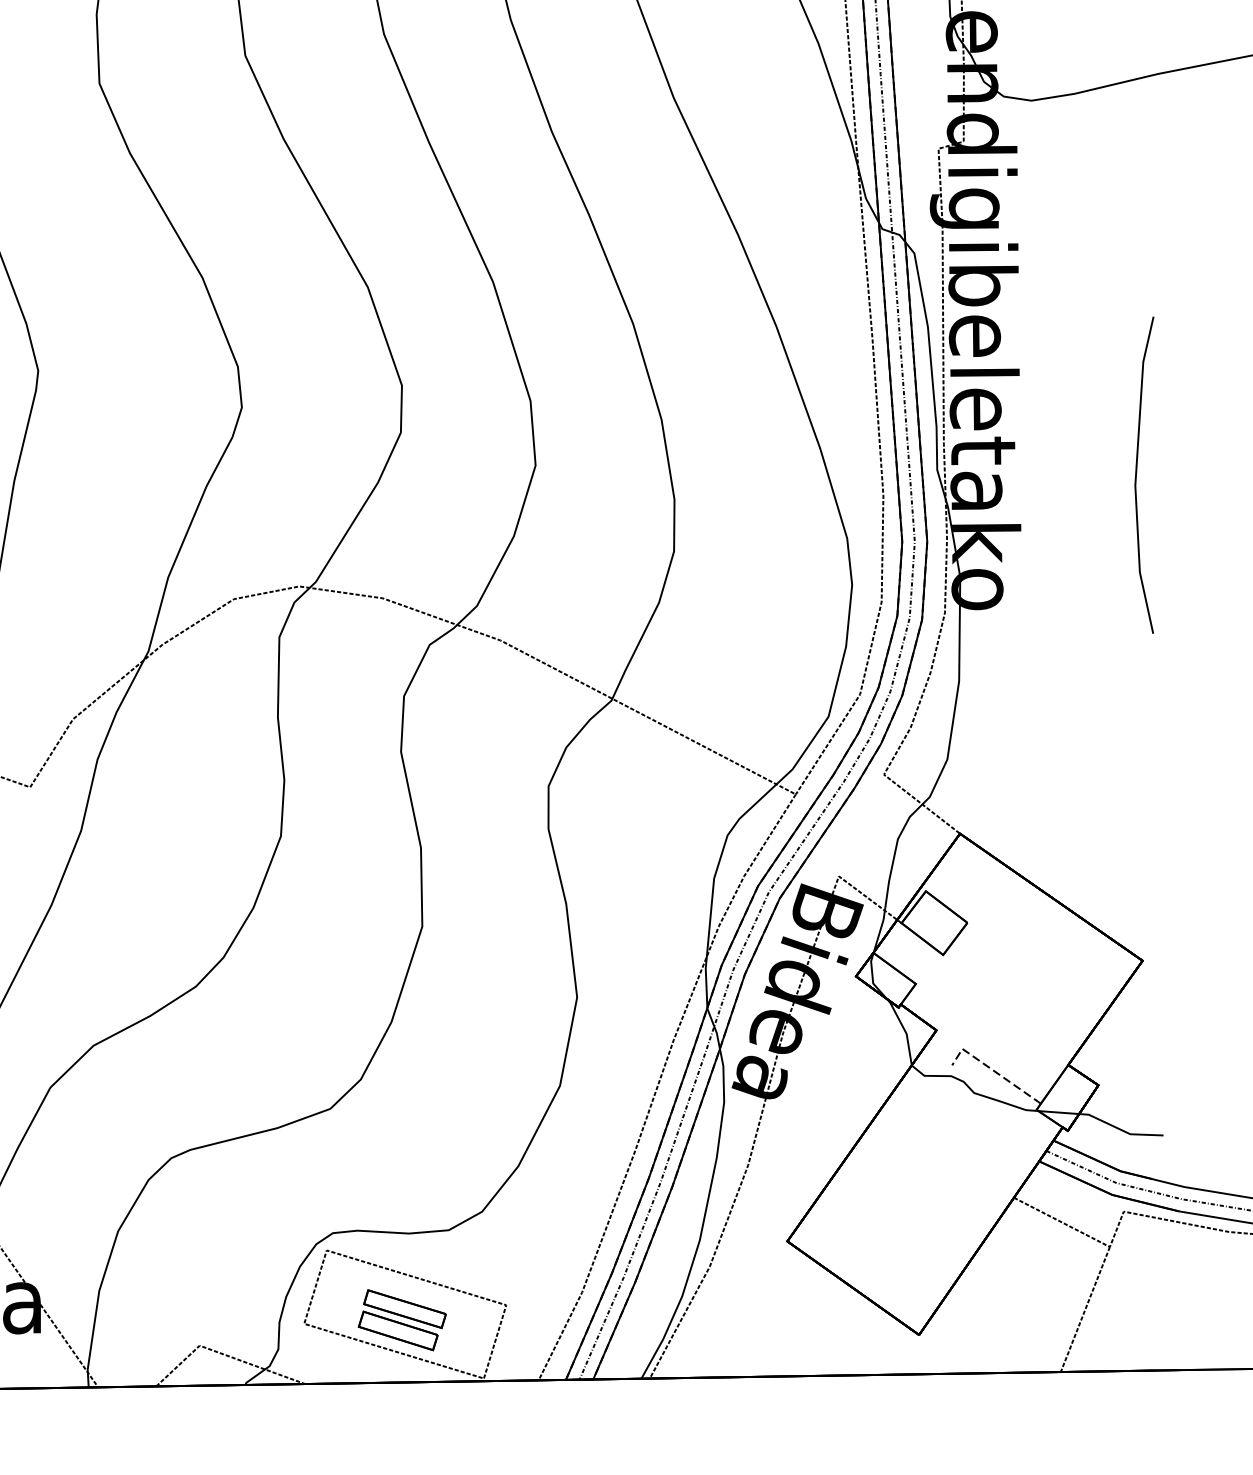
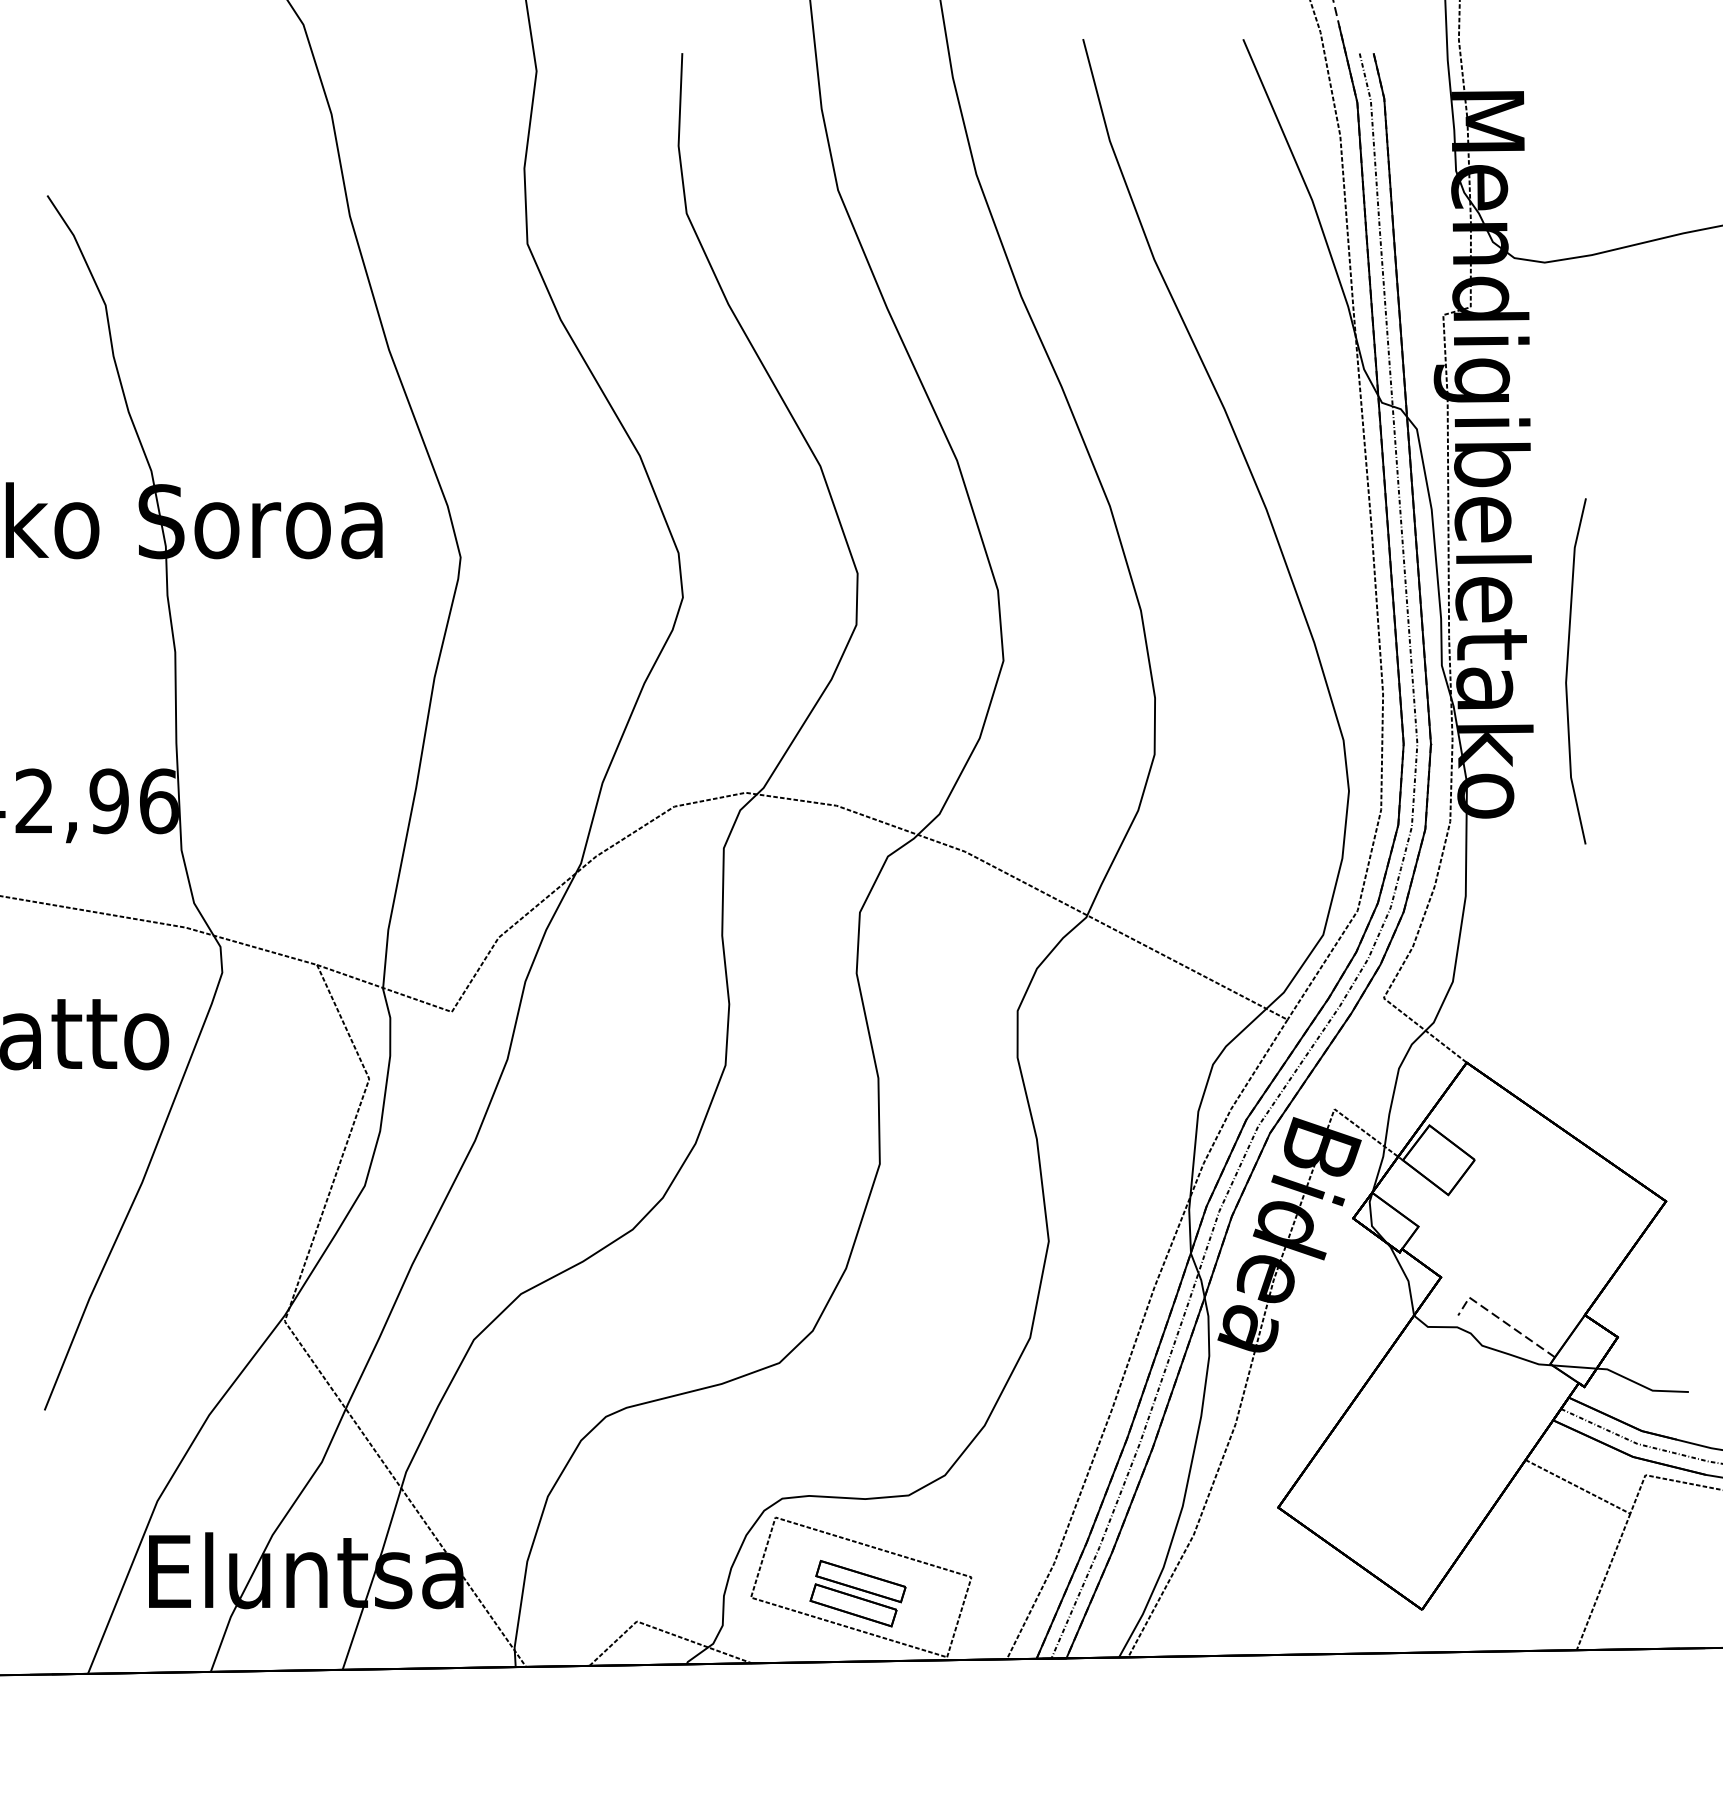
line: (1136, 475) -> (1567, 671), moved

